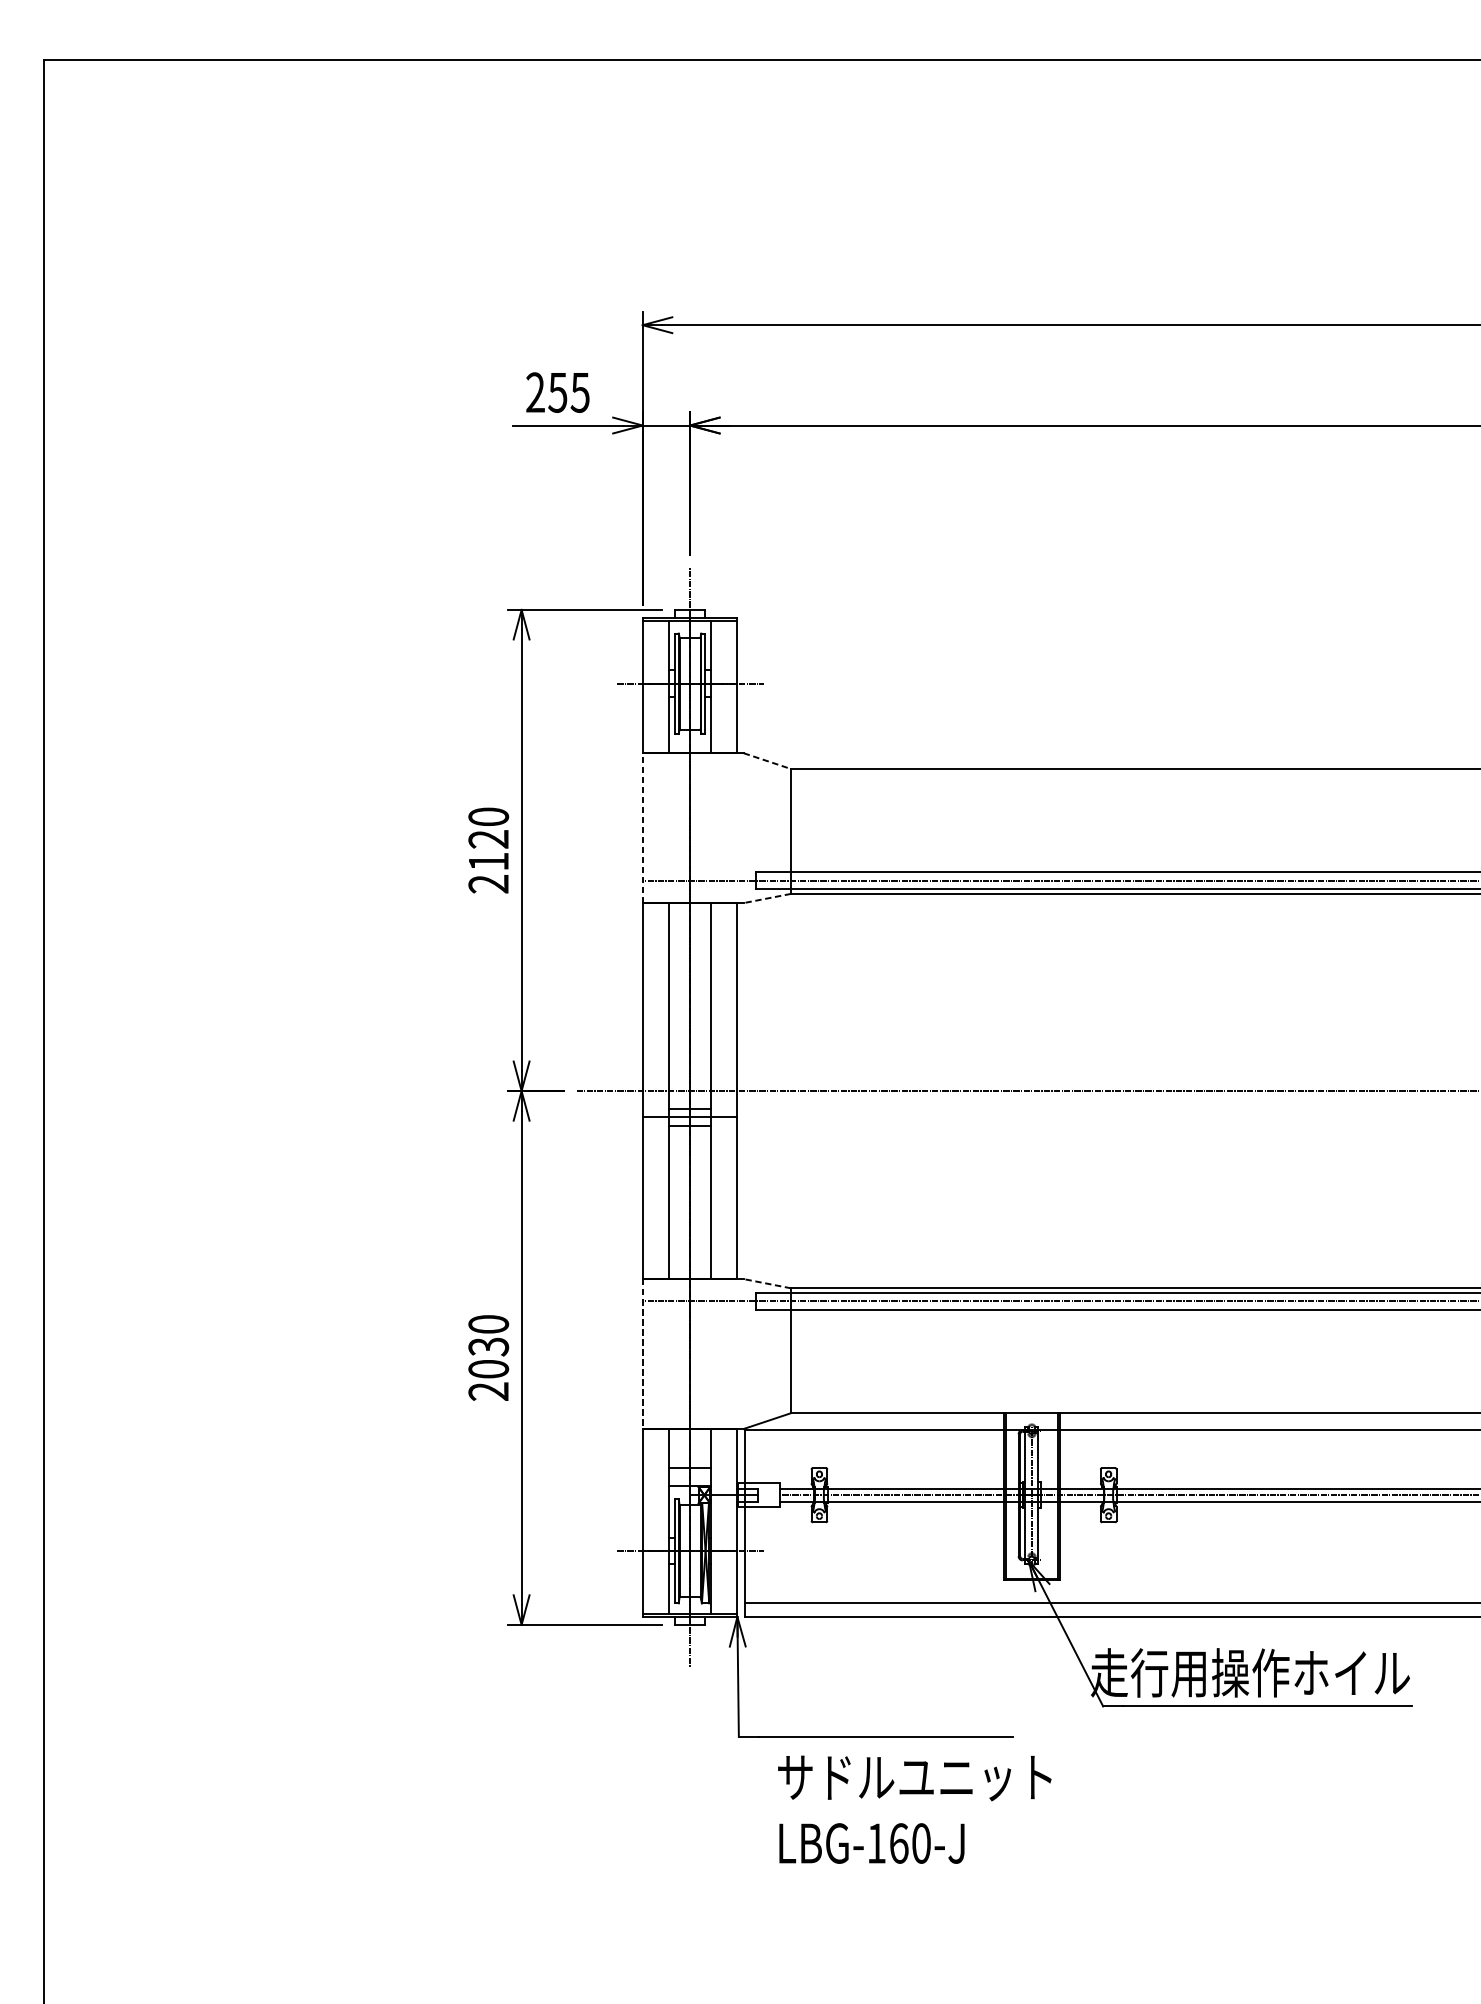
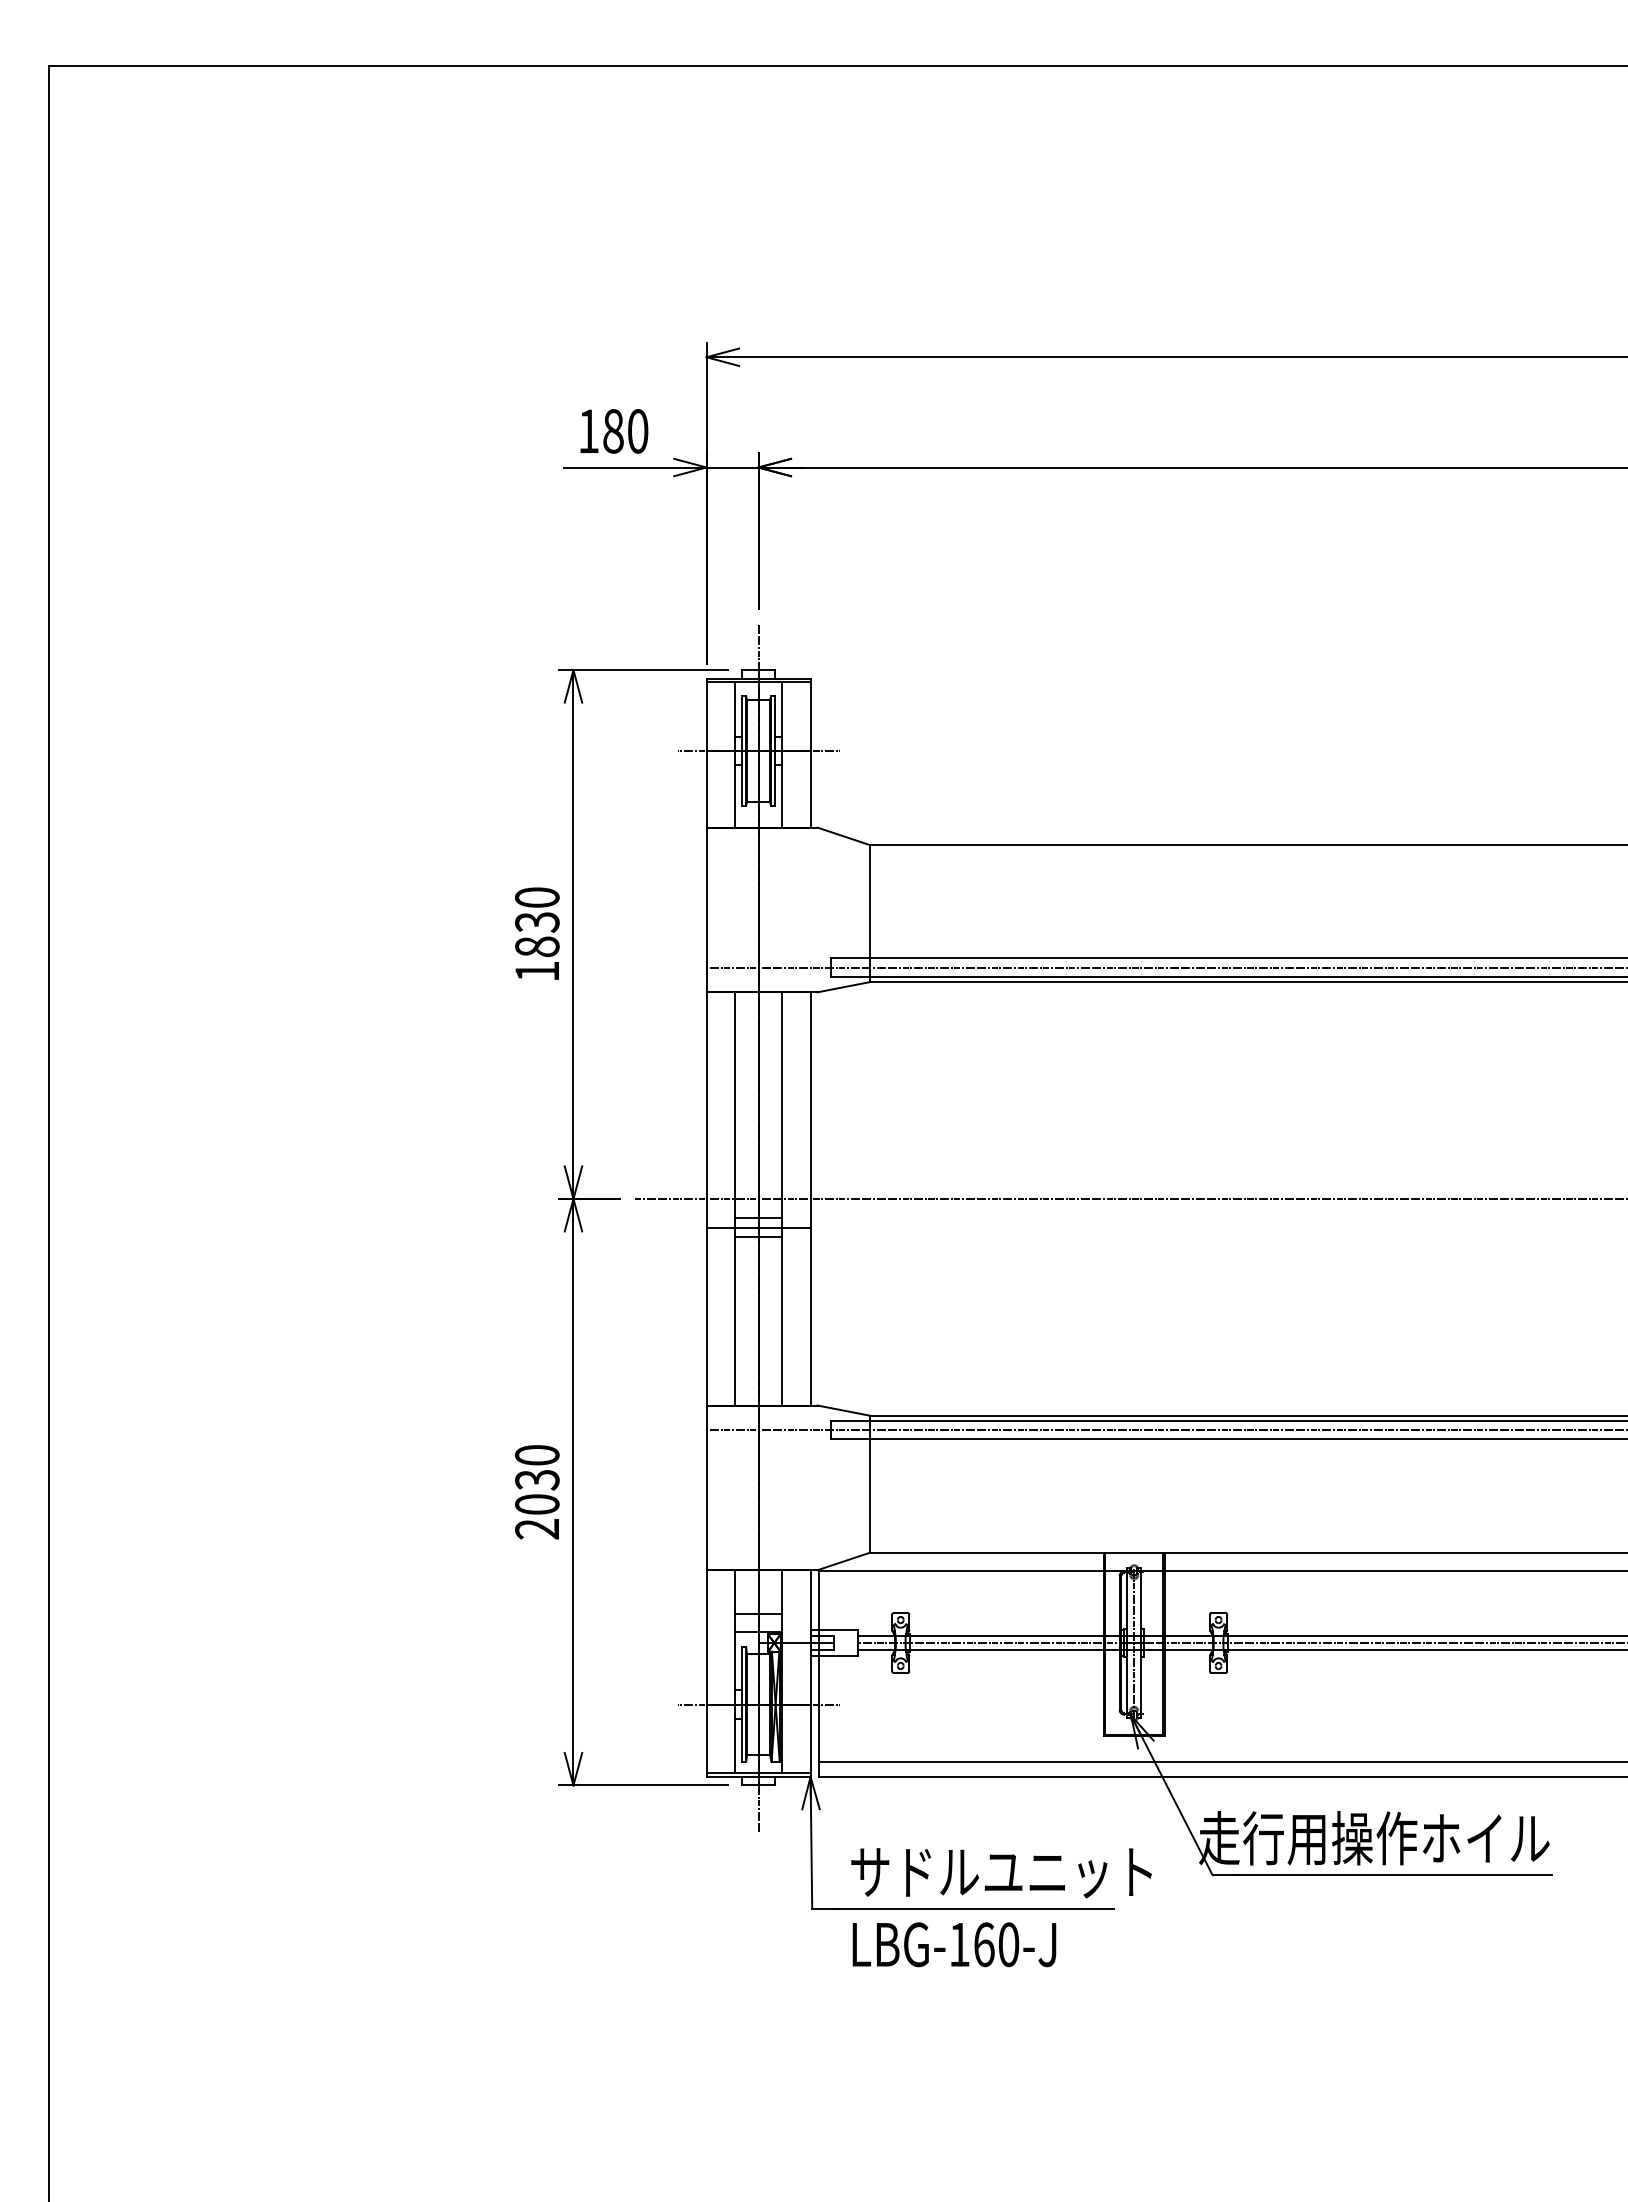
text: (558, 392) -> (613, 431), 255 -> 180
line: (768, 761) -> (844, 836), dashed -> solid
line: (642, 827) -> (706, 909), dashed -> solid
text: (488, 861) -> (537, 946), 2120 -> 1830
line: (767, 898) -> (843, 987), dashed -> solid
line: (767, 1283) -> (843, 1410), dashed -> solid
line: (642, 1354) -> (706, 1488), dashed -> solid
text: (914, 1809) -> (1001, 1907), moved

